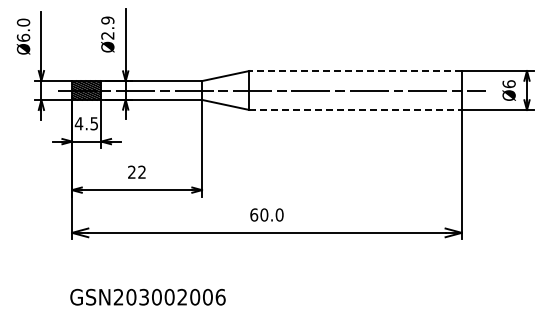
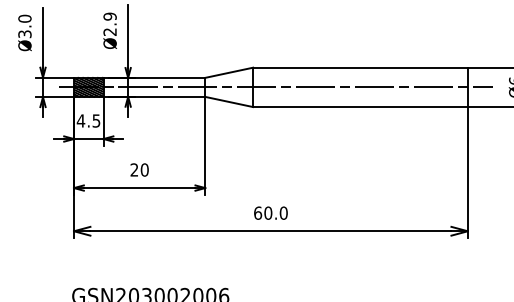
text: (23, 37) -> (24, 33), Ø6.0 -> Ø3.0
line: (355, 71) -> (360, 68), dashed -> solid
line: (356, 109) -> (361, 106), dashed -> solid
text: (142, 171) -> (145, 169), 22 -> 20

